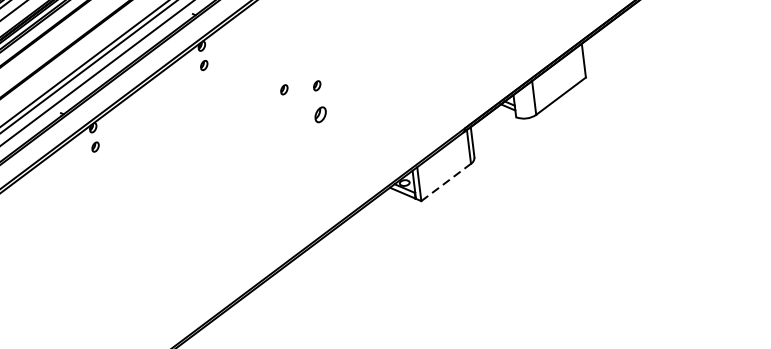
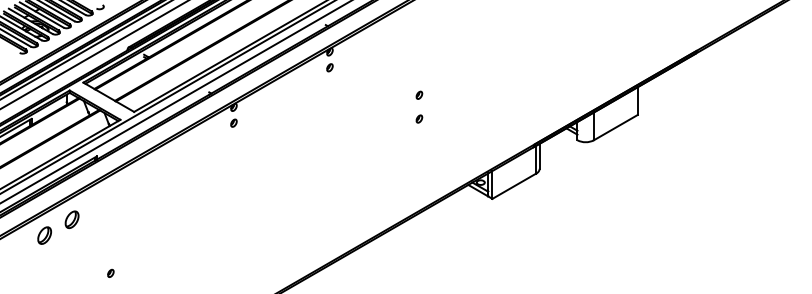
part: (284, 88) -> (392, 94), removed
part: (320, 114) -> (419, 118), size x0.62
line: (446, 181) -> (514, 185), dashed -> solid

